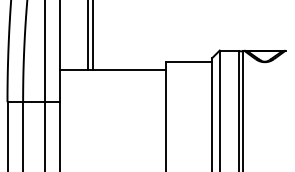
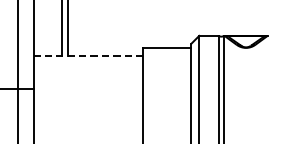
line: (113, 70) -> (89, 56), solid -> dashed

